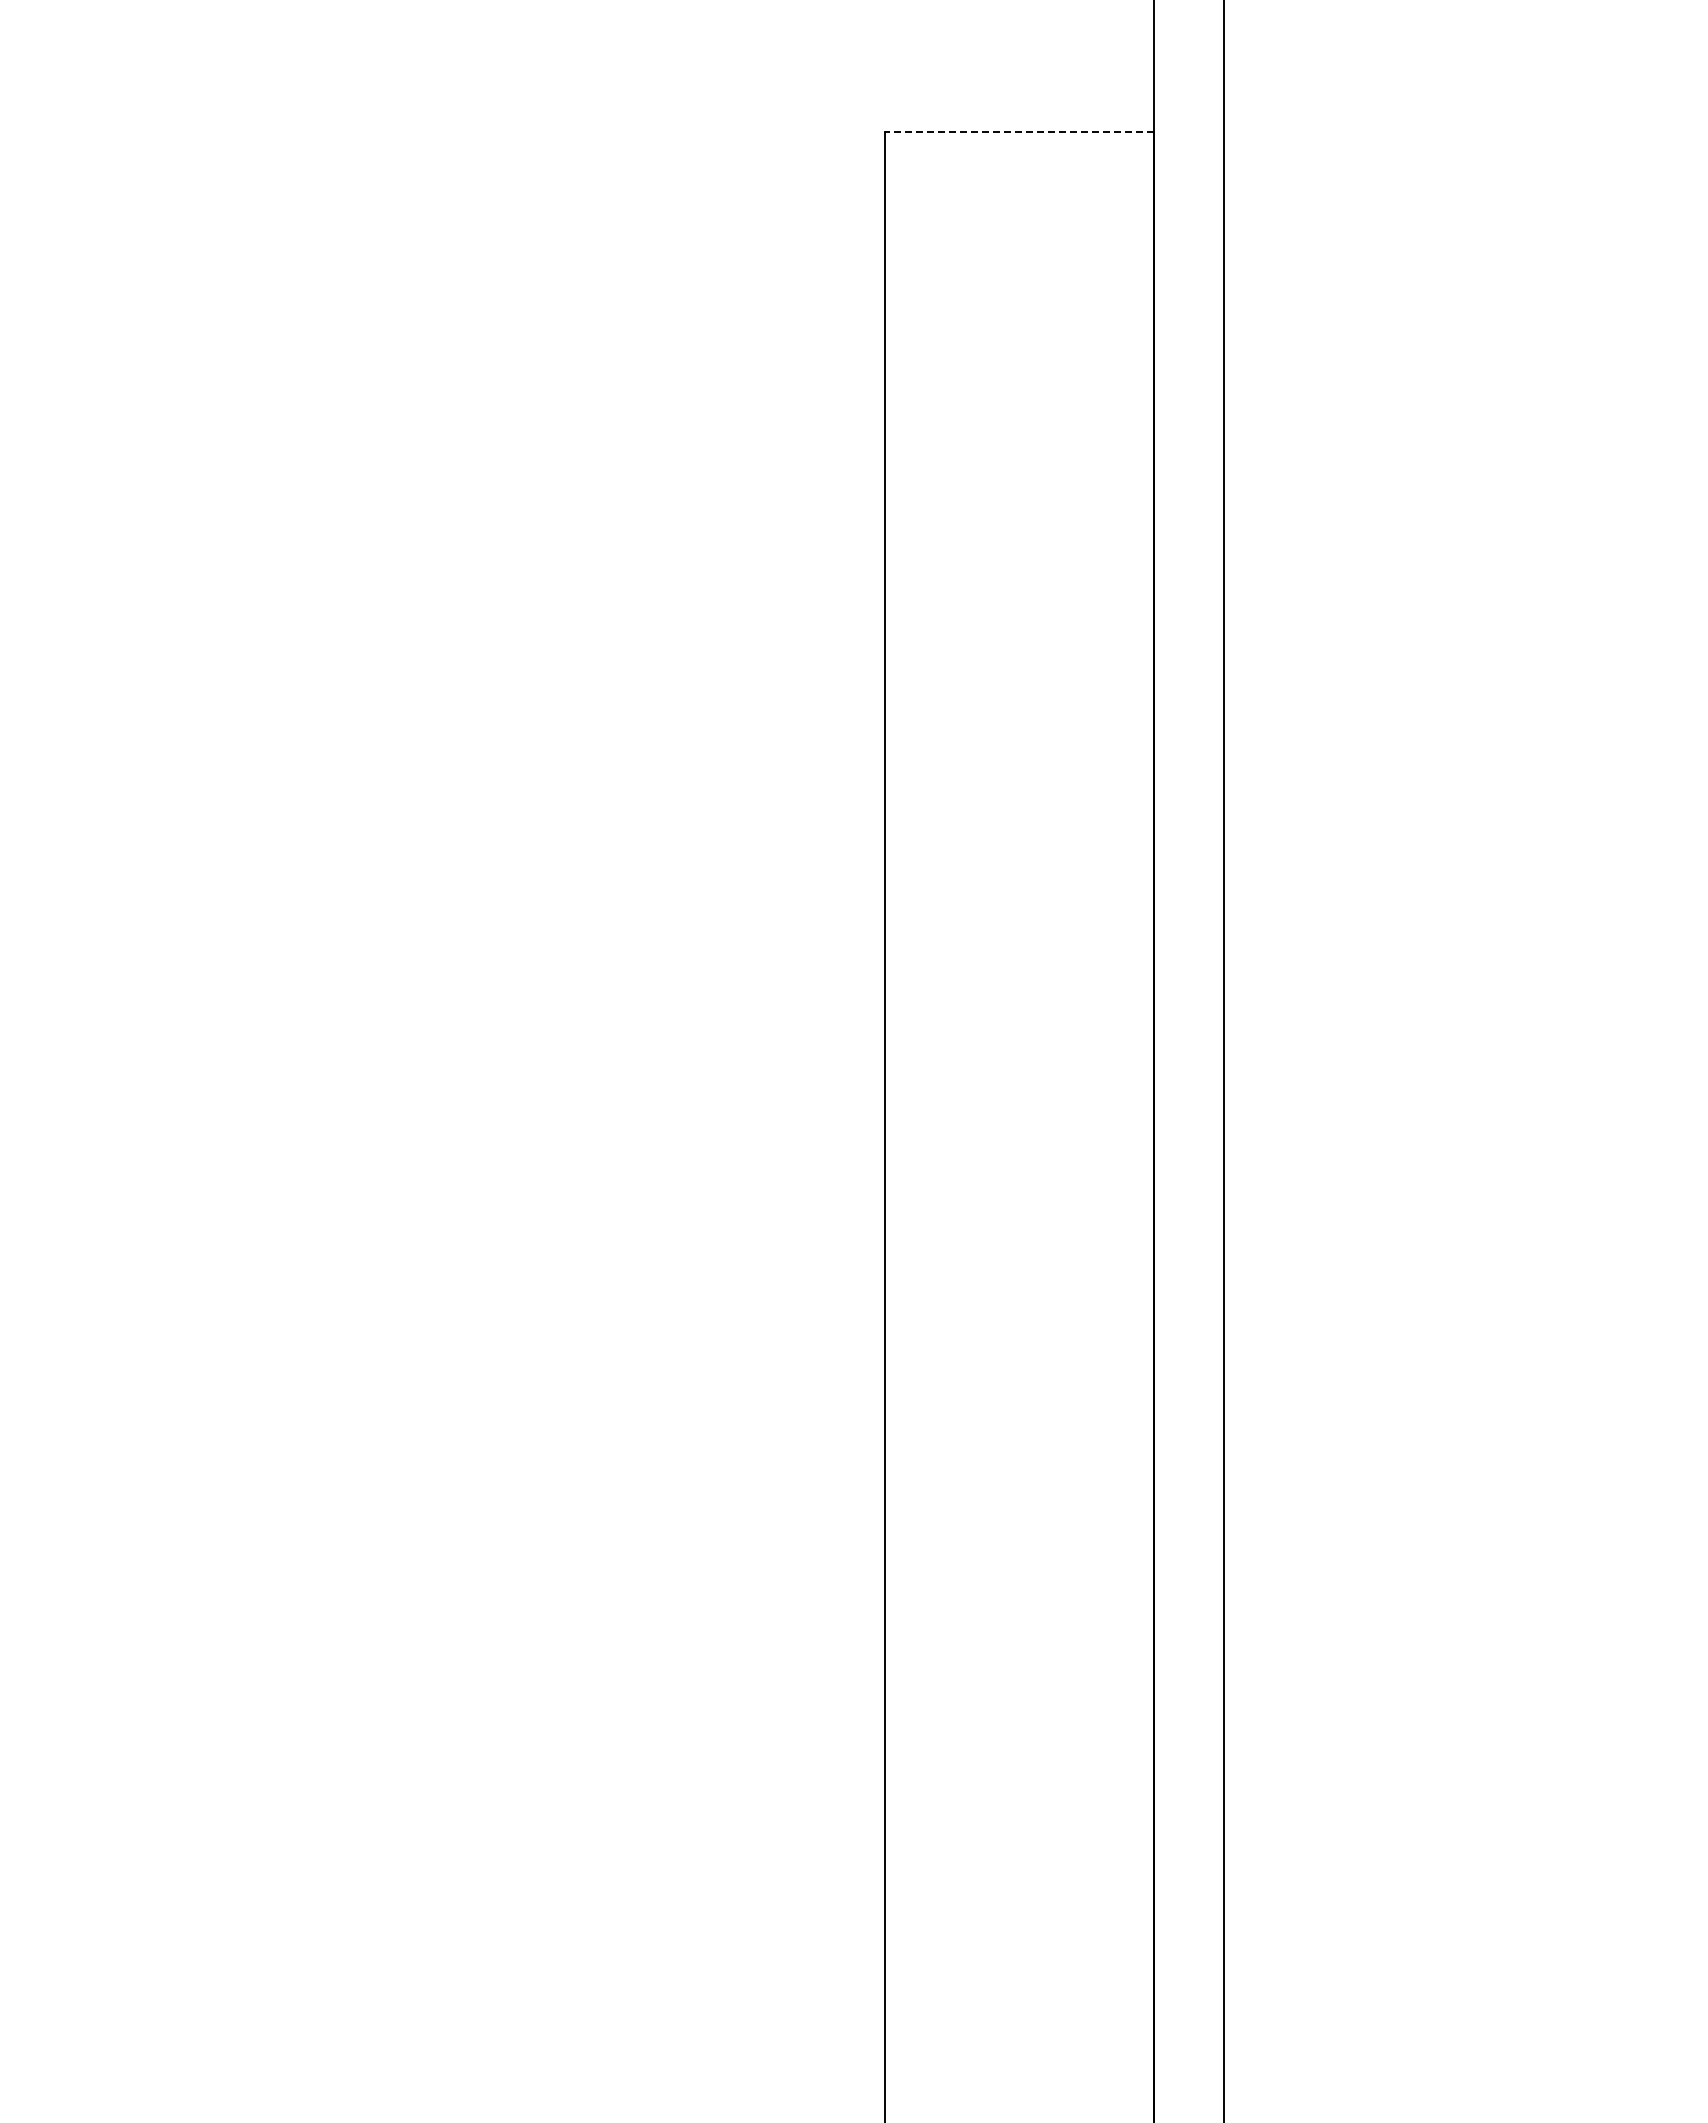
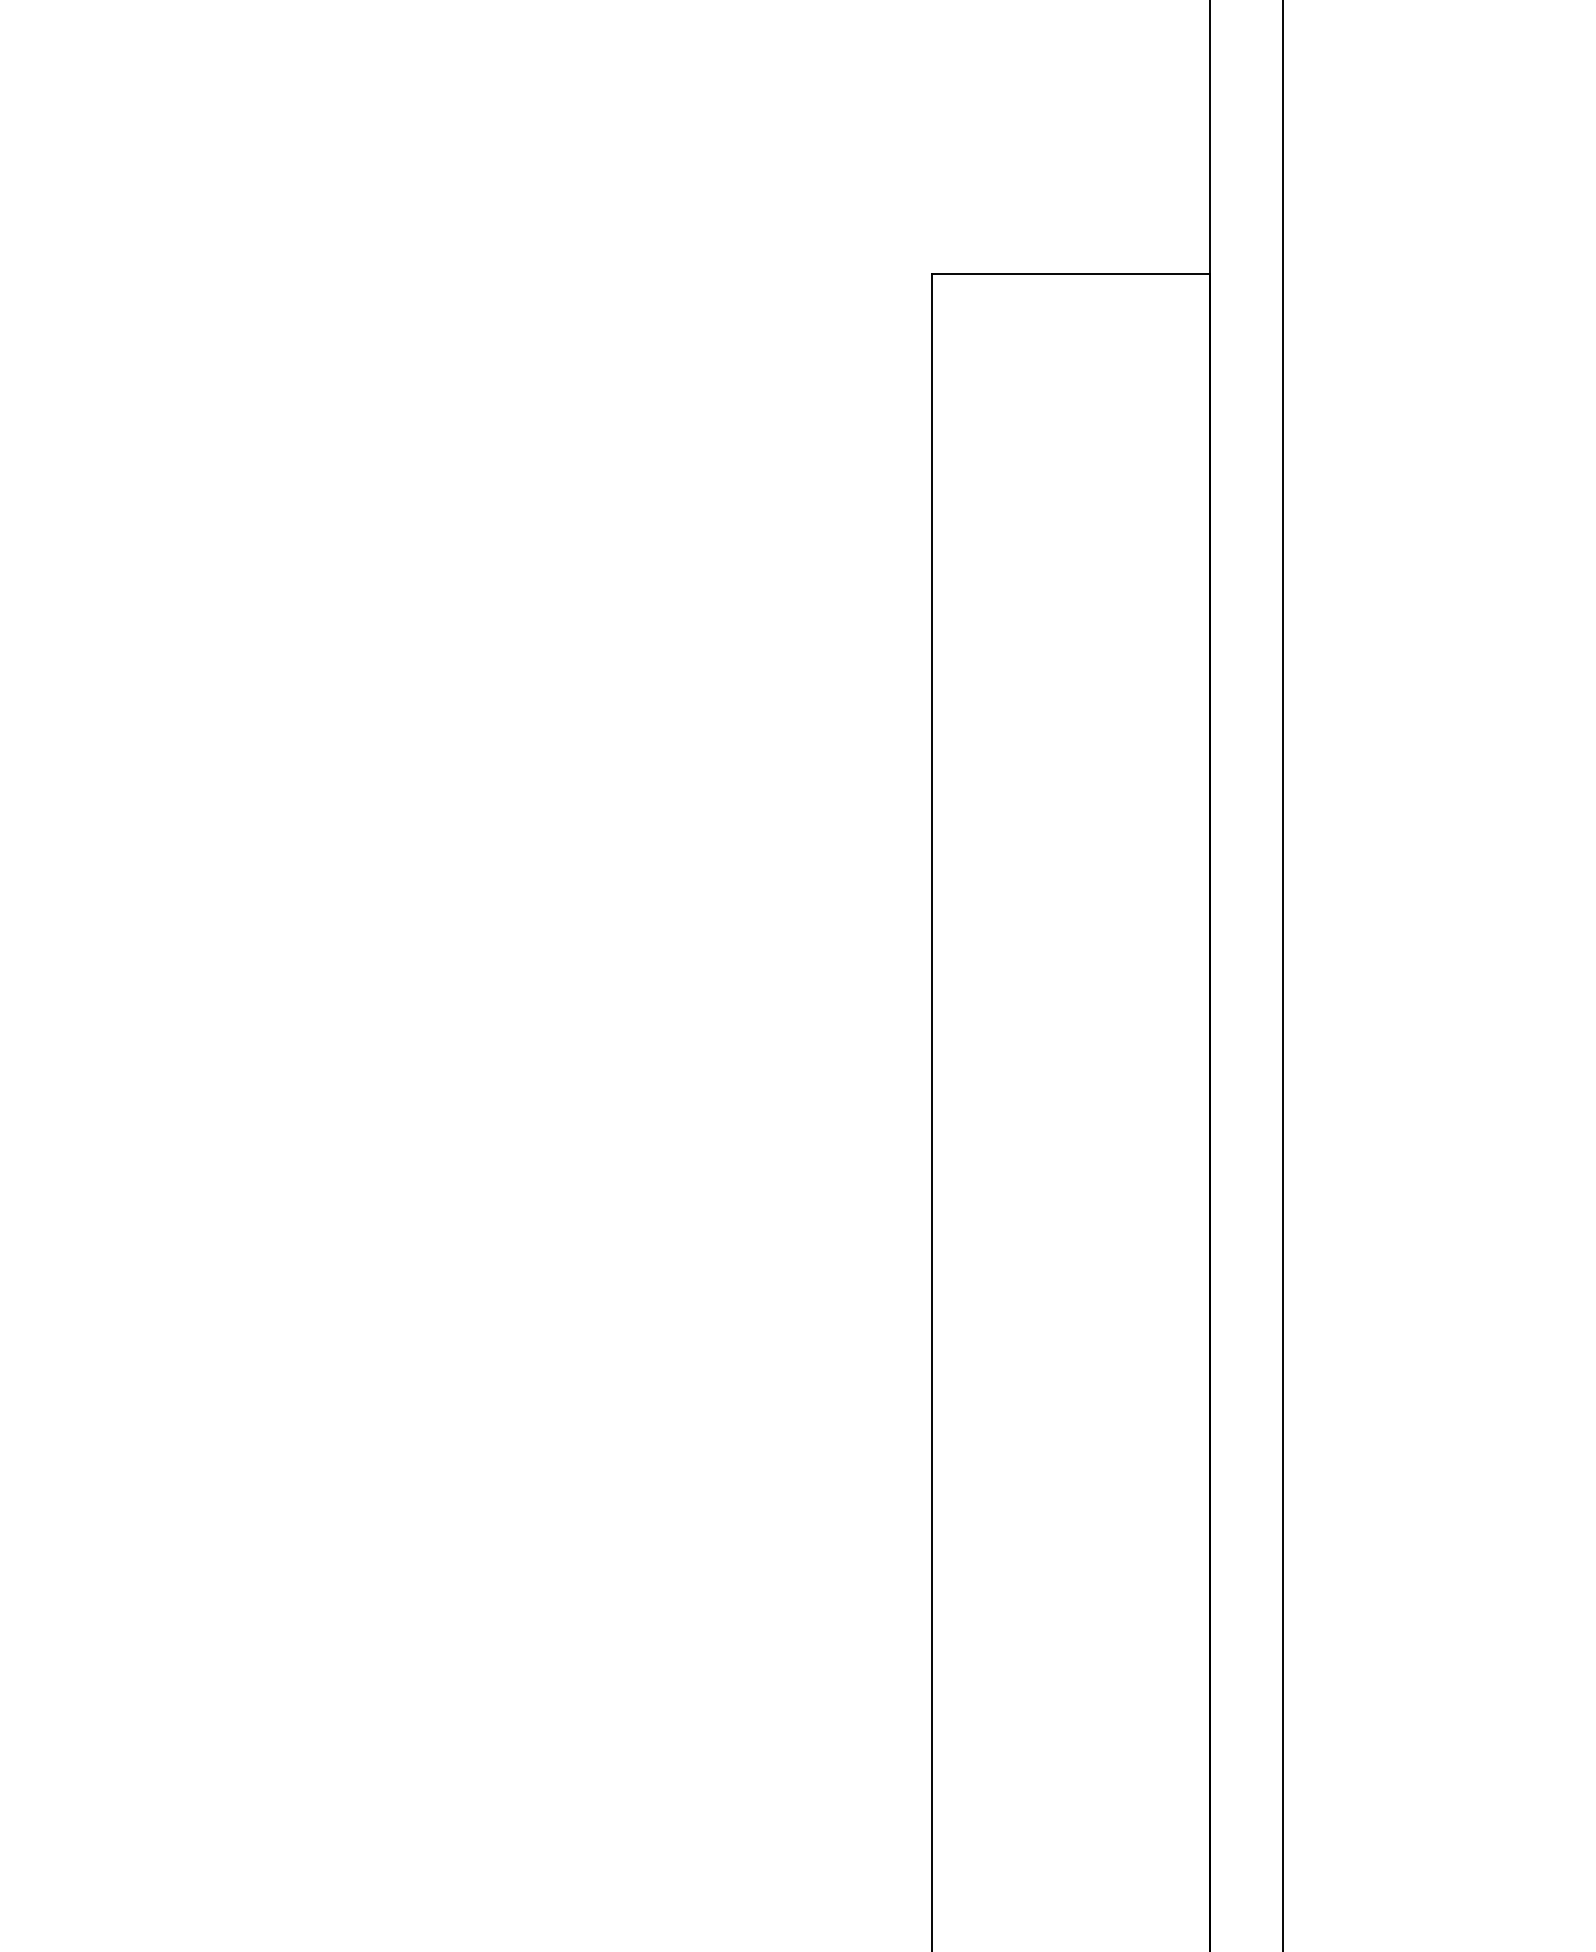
line: (1018, 132) -> (1070, 274), dashed -> solid

